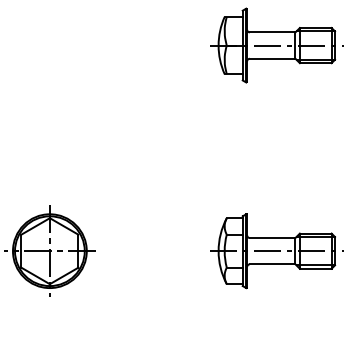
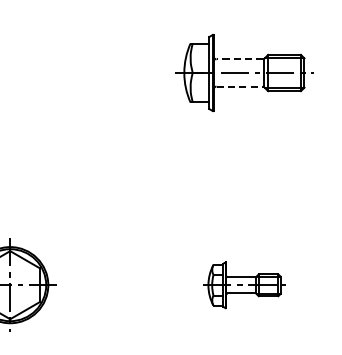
line: (272, 32) -> (239, 59), solid -> dashed
line: (272, 58) -> (239, 86), solid -> dashed
part: (276, 251) -> (244, 285), size x0.6

